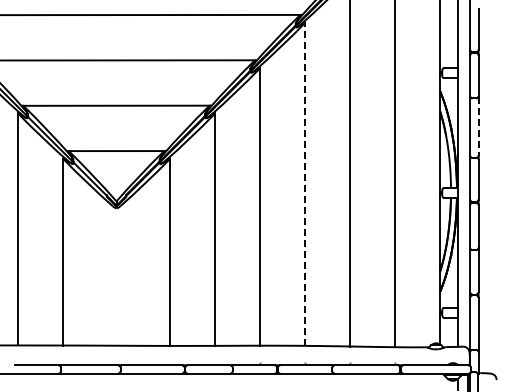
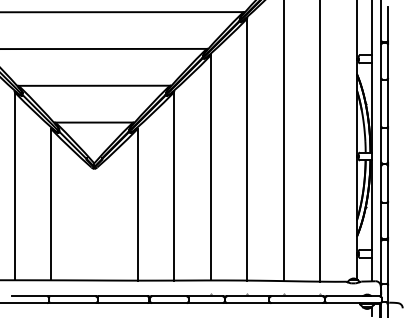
line: (478, 127) -> (388, 103), dashed -> solid
line: (305, 184) -> (247, 149), dashed -> solid

